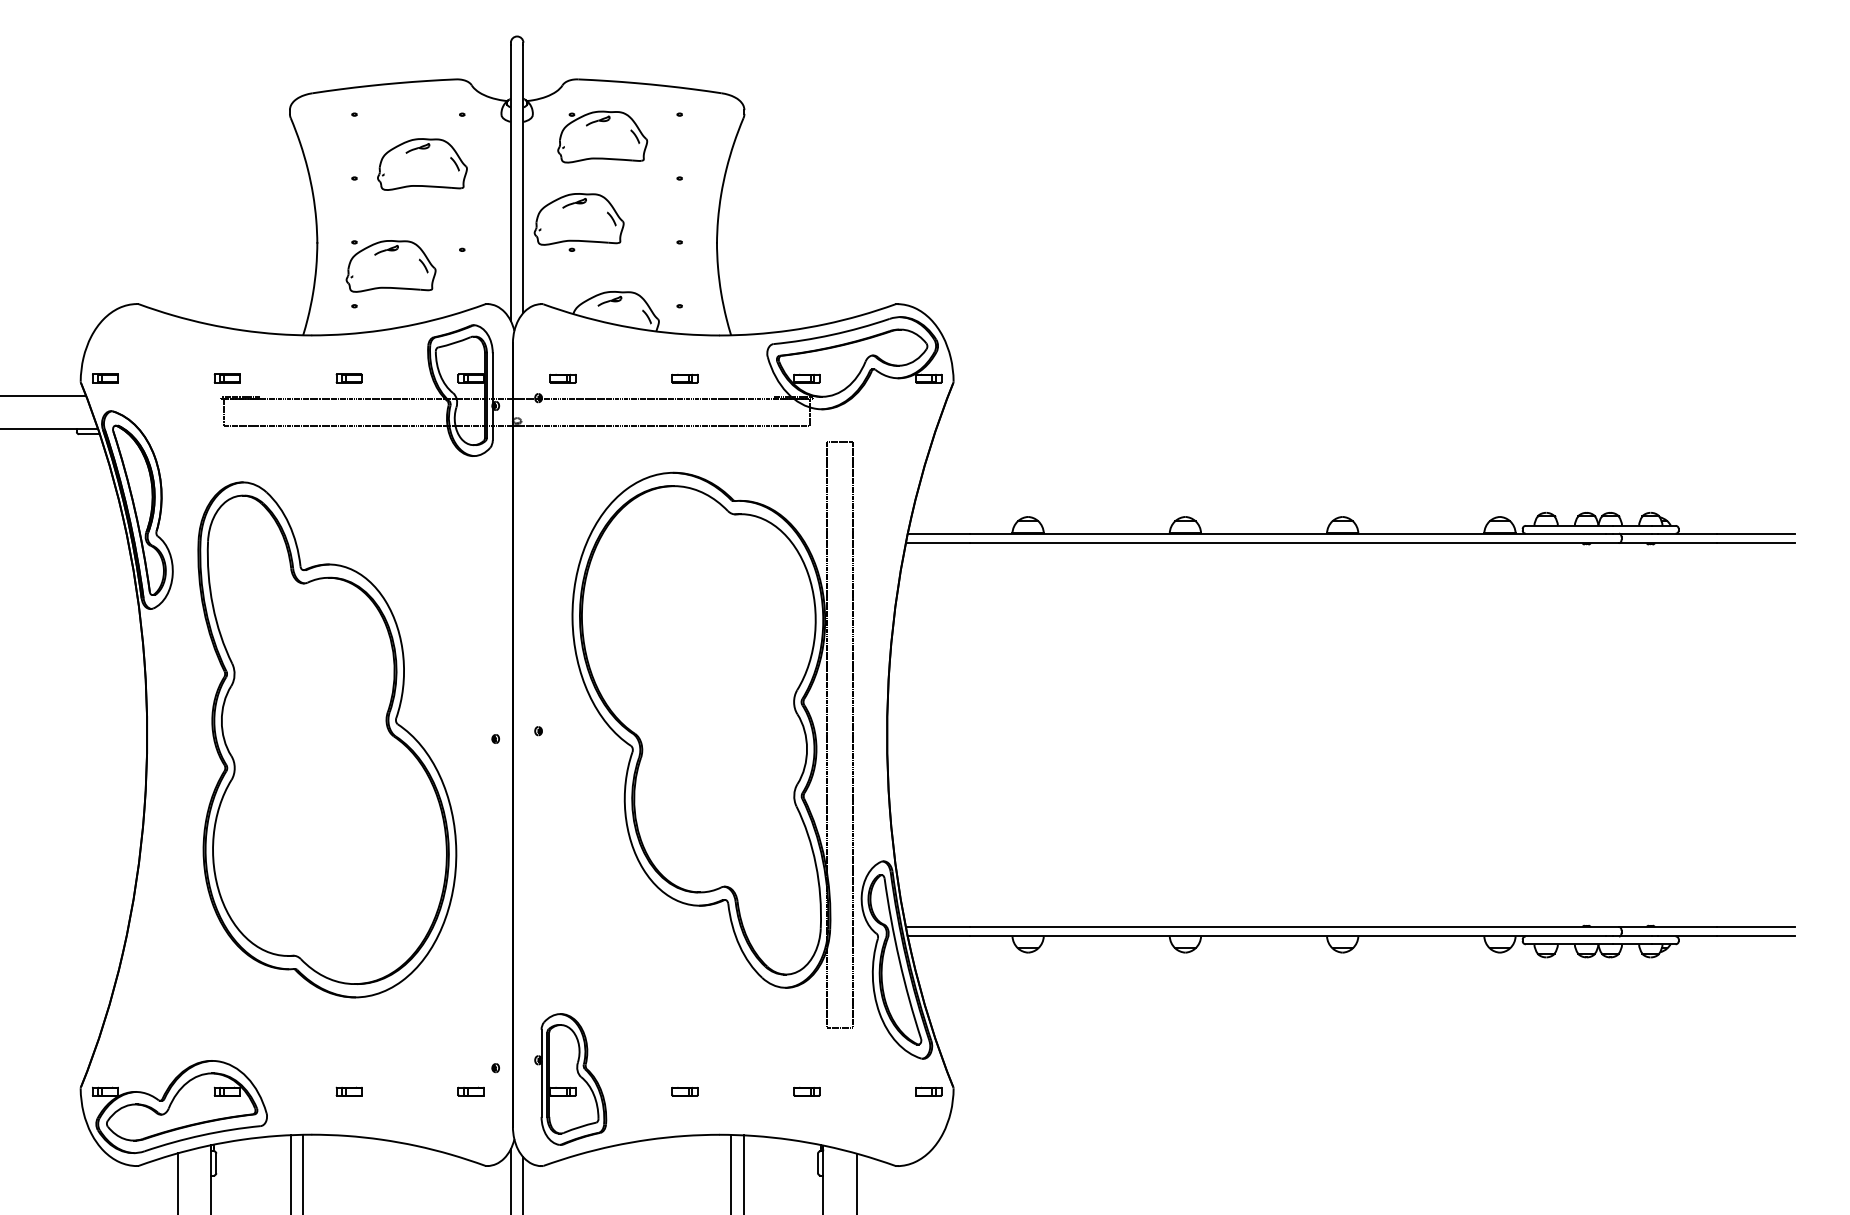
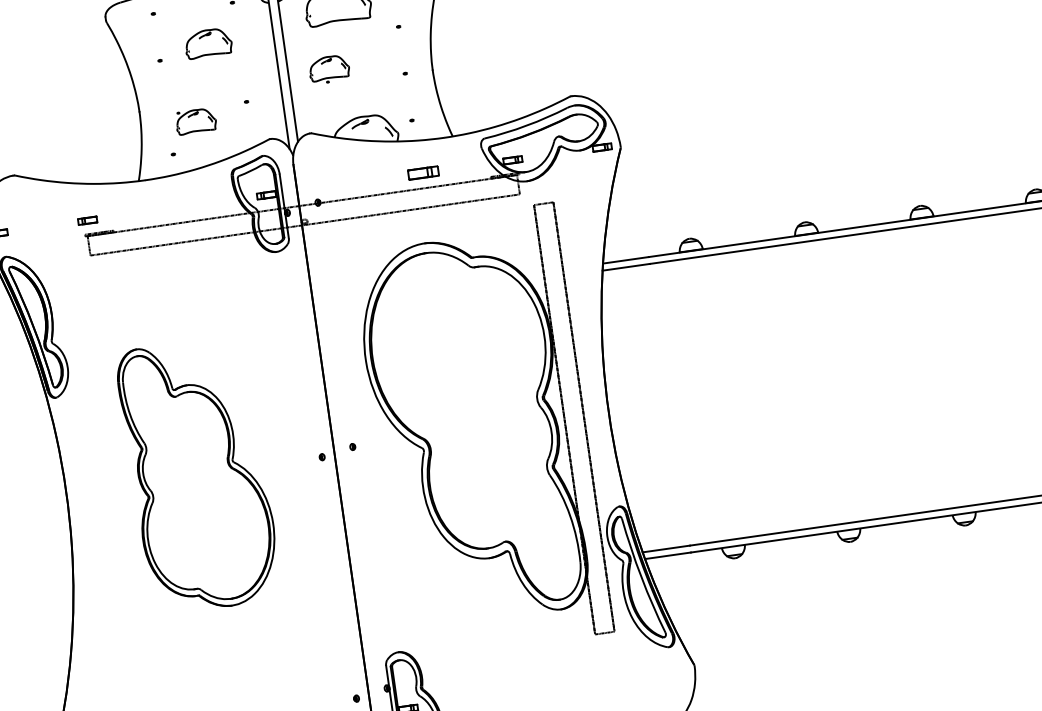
part: (422, 164) -> (208, 43), size x0.7
part: (578, 222) -> (328, 69), size x0.6
part: (390, 266) -> (195, 121), size x0.6
part: (348, 378) -> (176, 208), removed
part: (562, 378) -> (333, 185), removed
part: (684, 378) -> (423, 173), size x1.6
part: (327, 739) -> (198, 475), size x0.7
part: (684, 1091) -> (497, 696), removed
part: (806, 1091) -> (586, 683), removed
part: (928, 1091) -> (676, 670), removed

